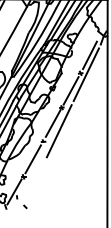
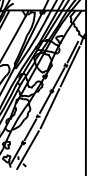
line: (29, 187) -> (27, 150), added

